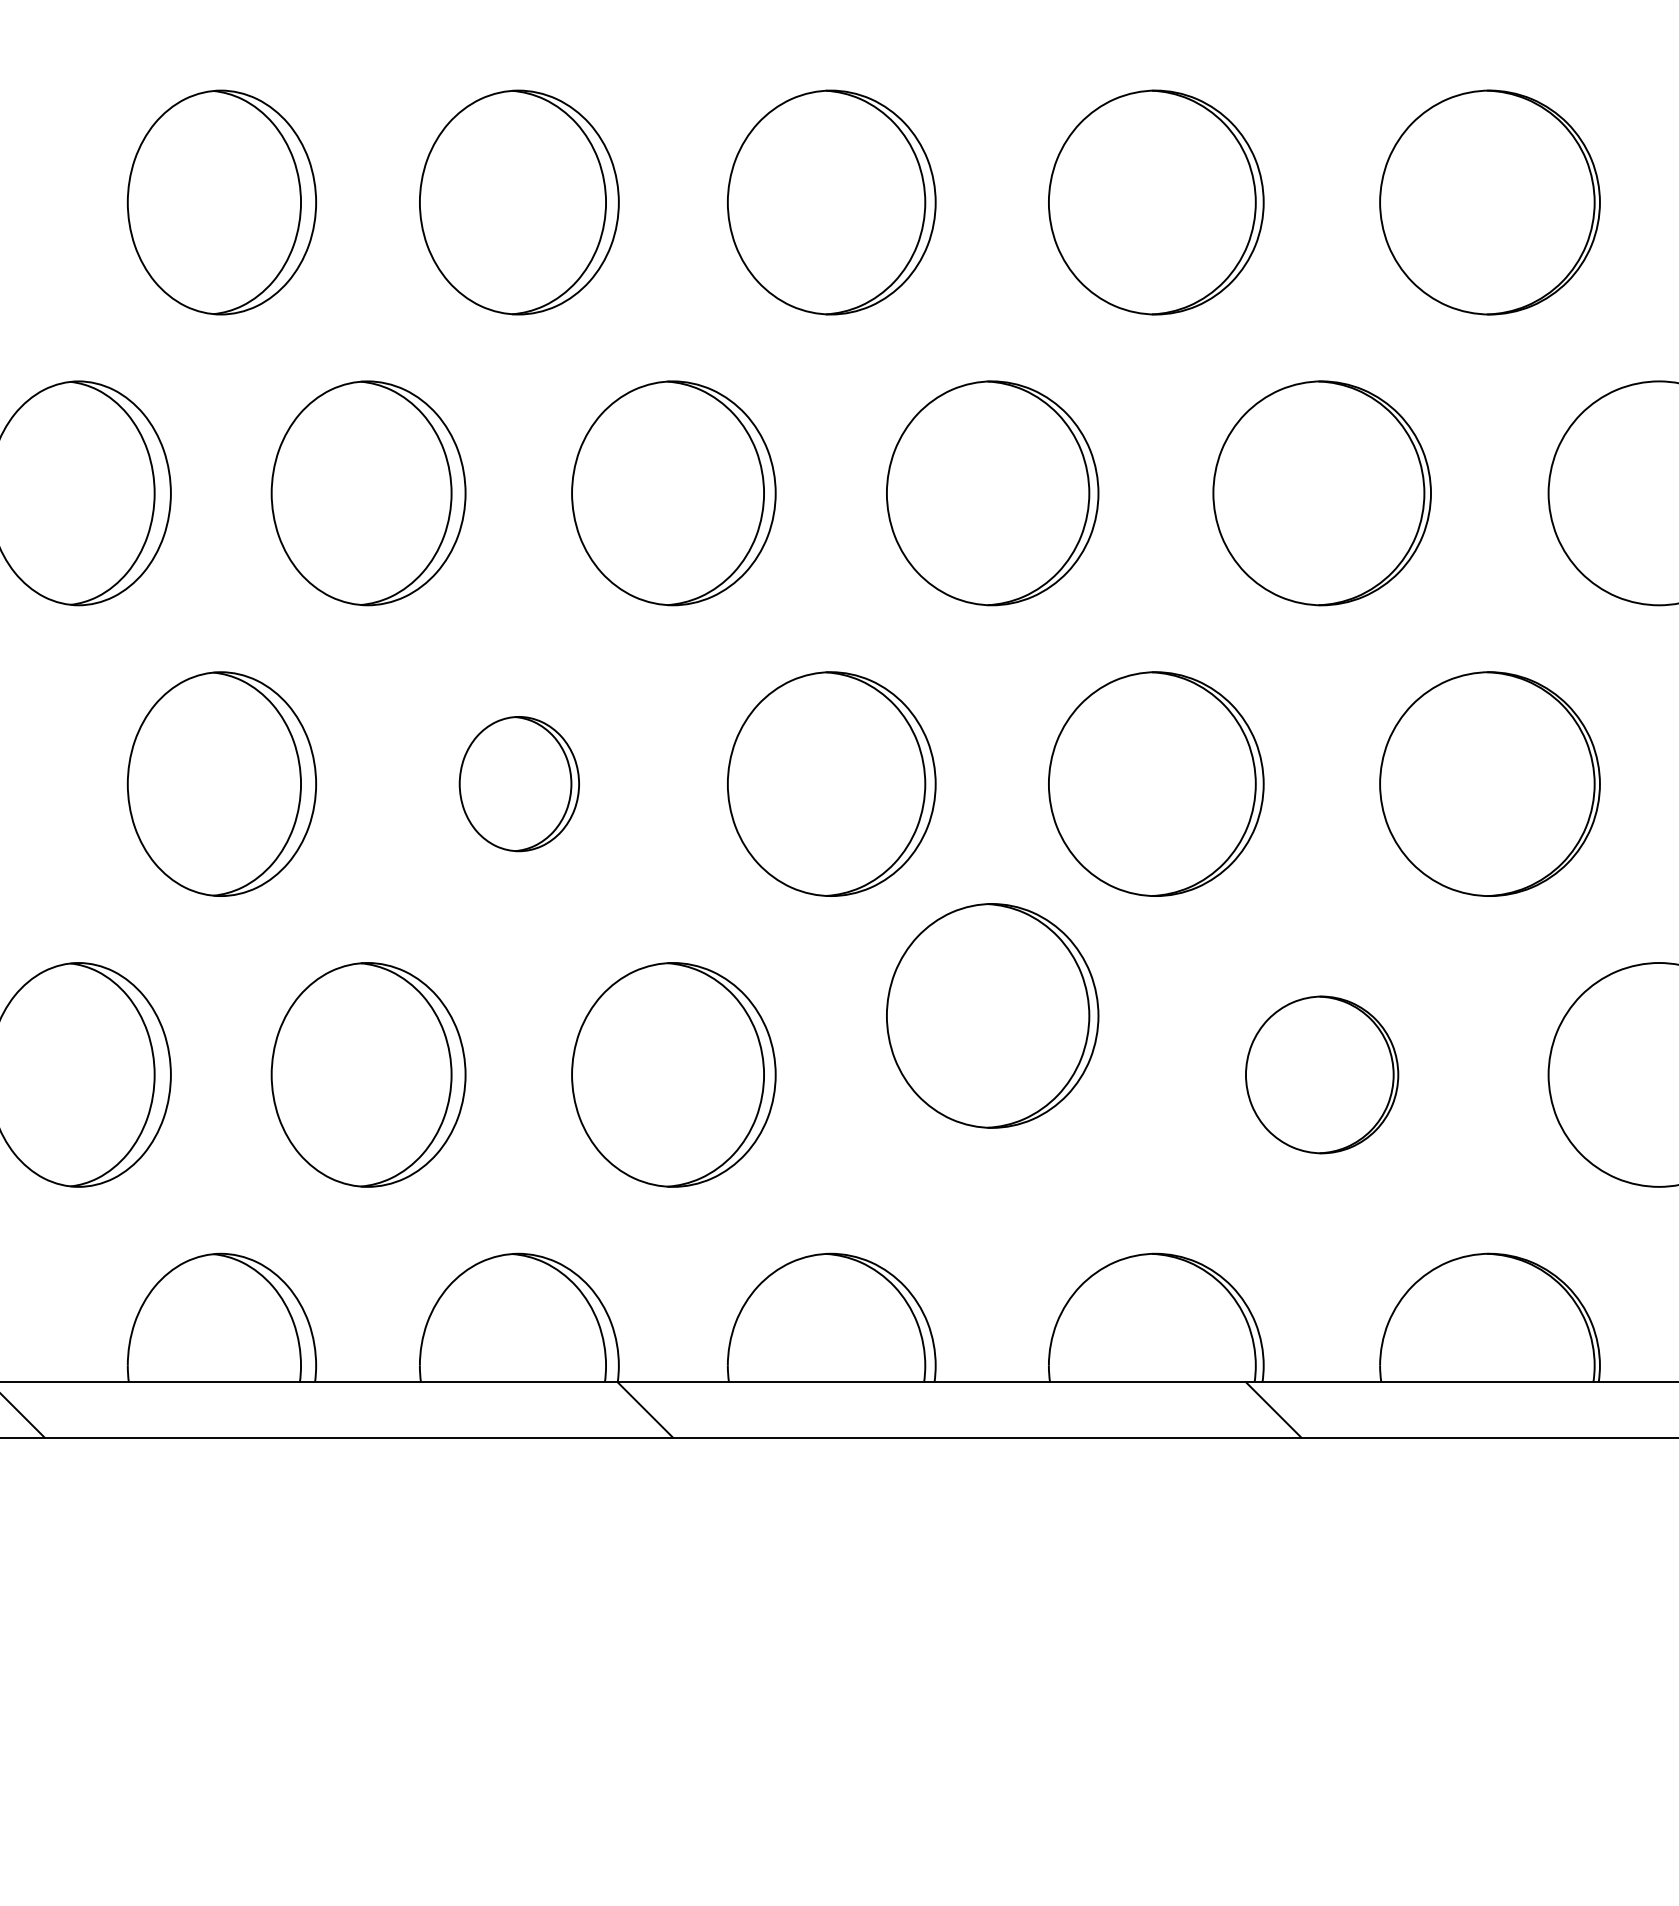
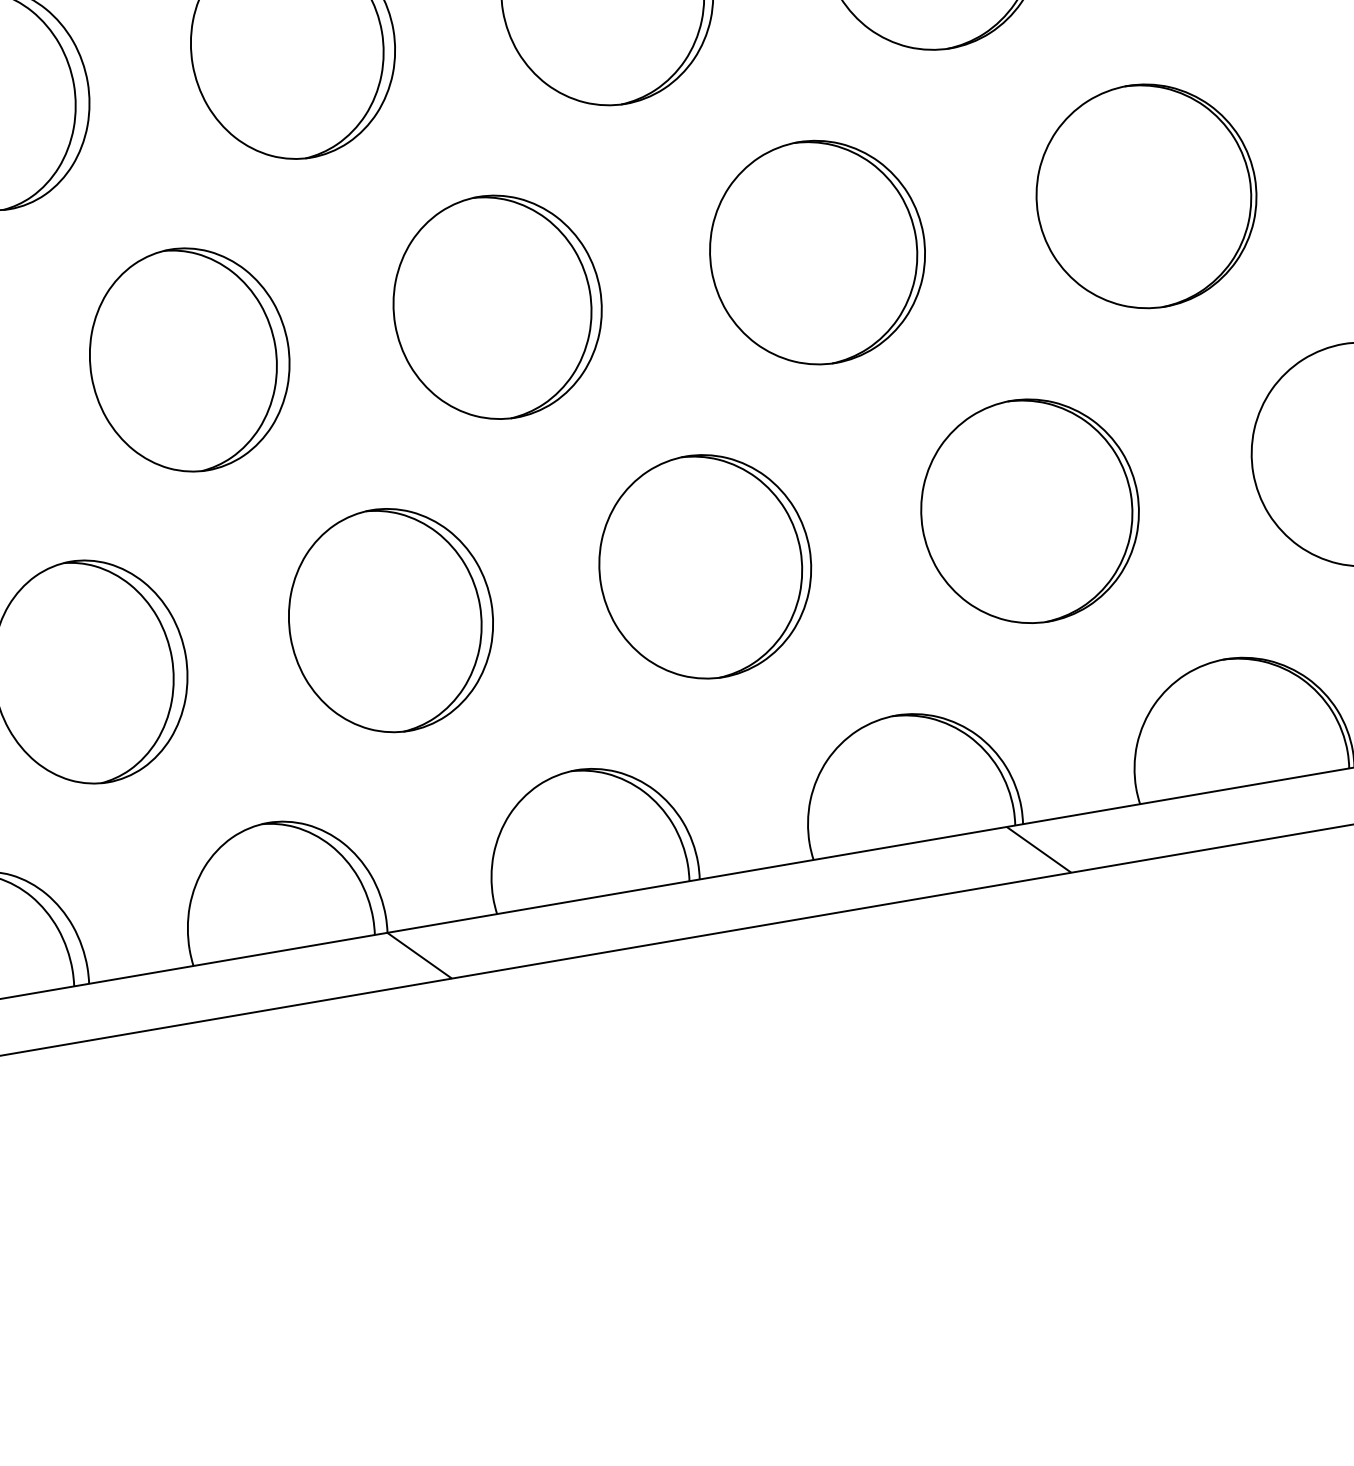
part: (519, 783) -> (189, 359), size x1.67
part: (992, 1015) -> (705, 566), moved
part: (1321, 1074) -> (1029, 510), size x1.43

